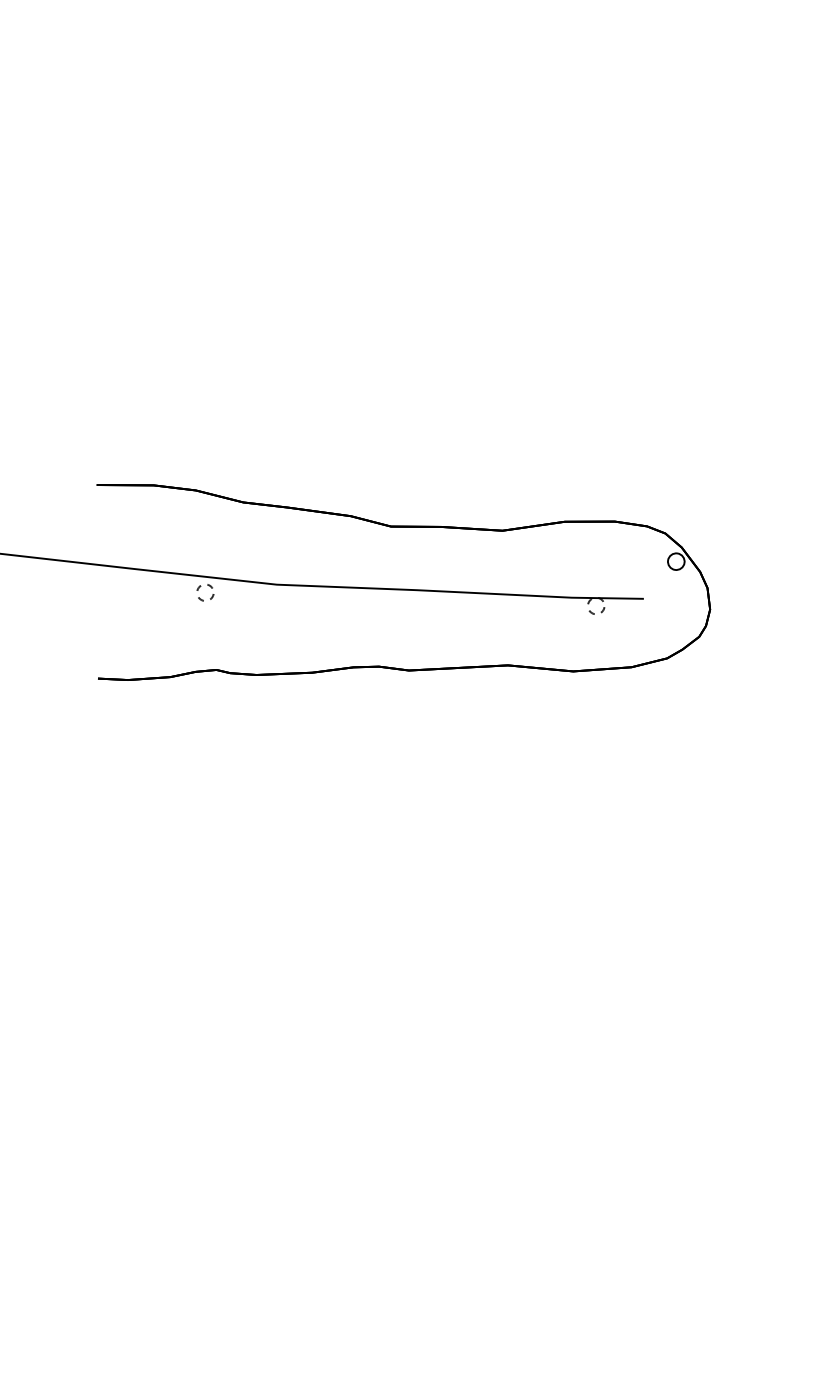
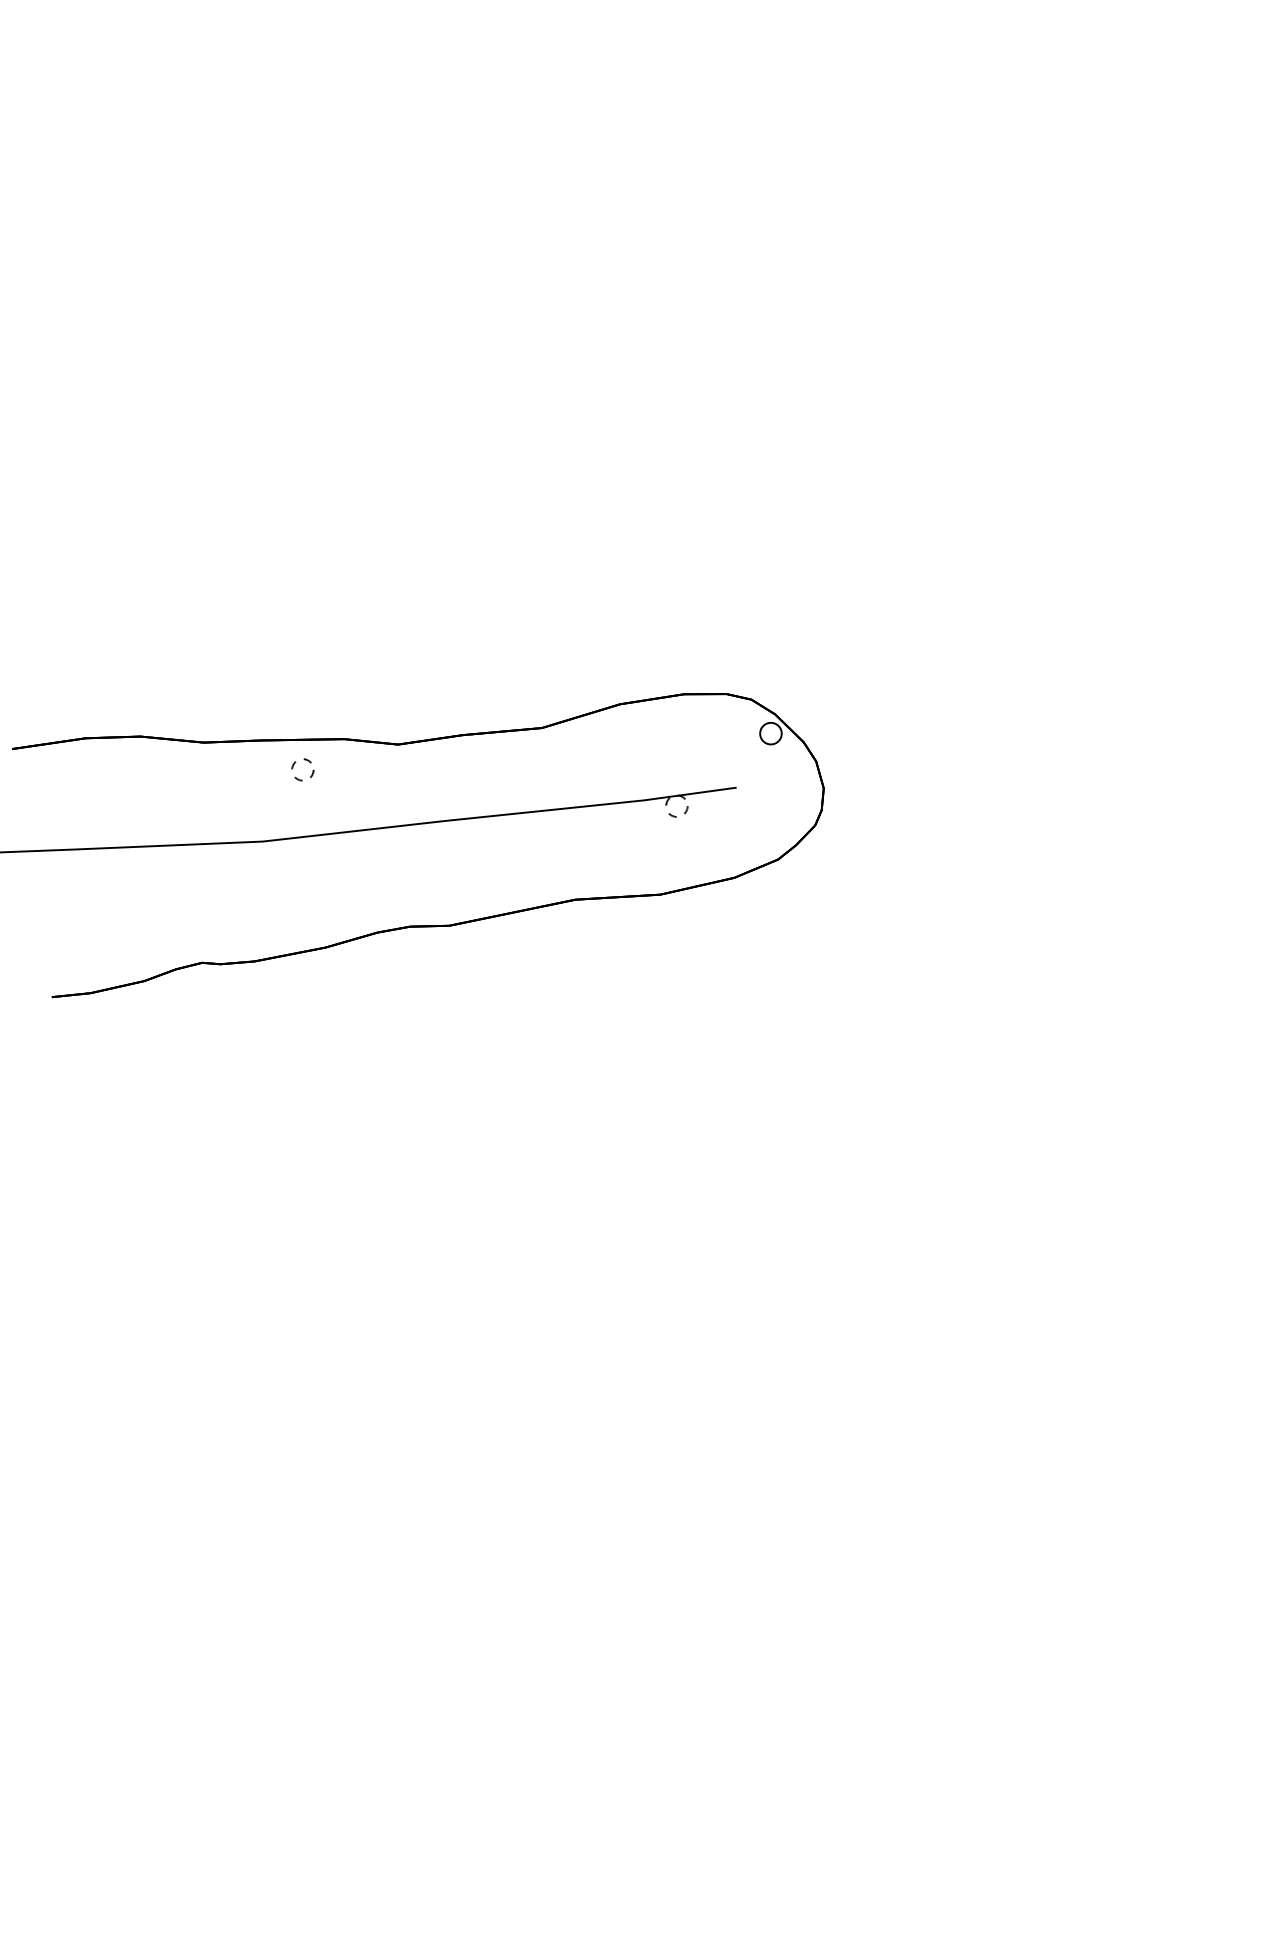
part: (199, 588) -> (294, 765), moved

